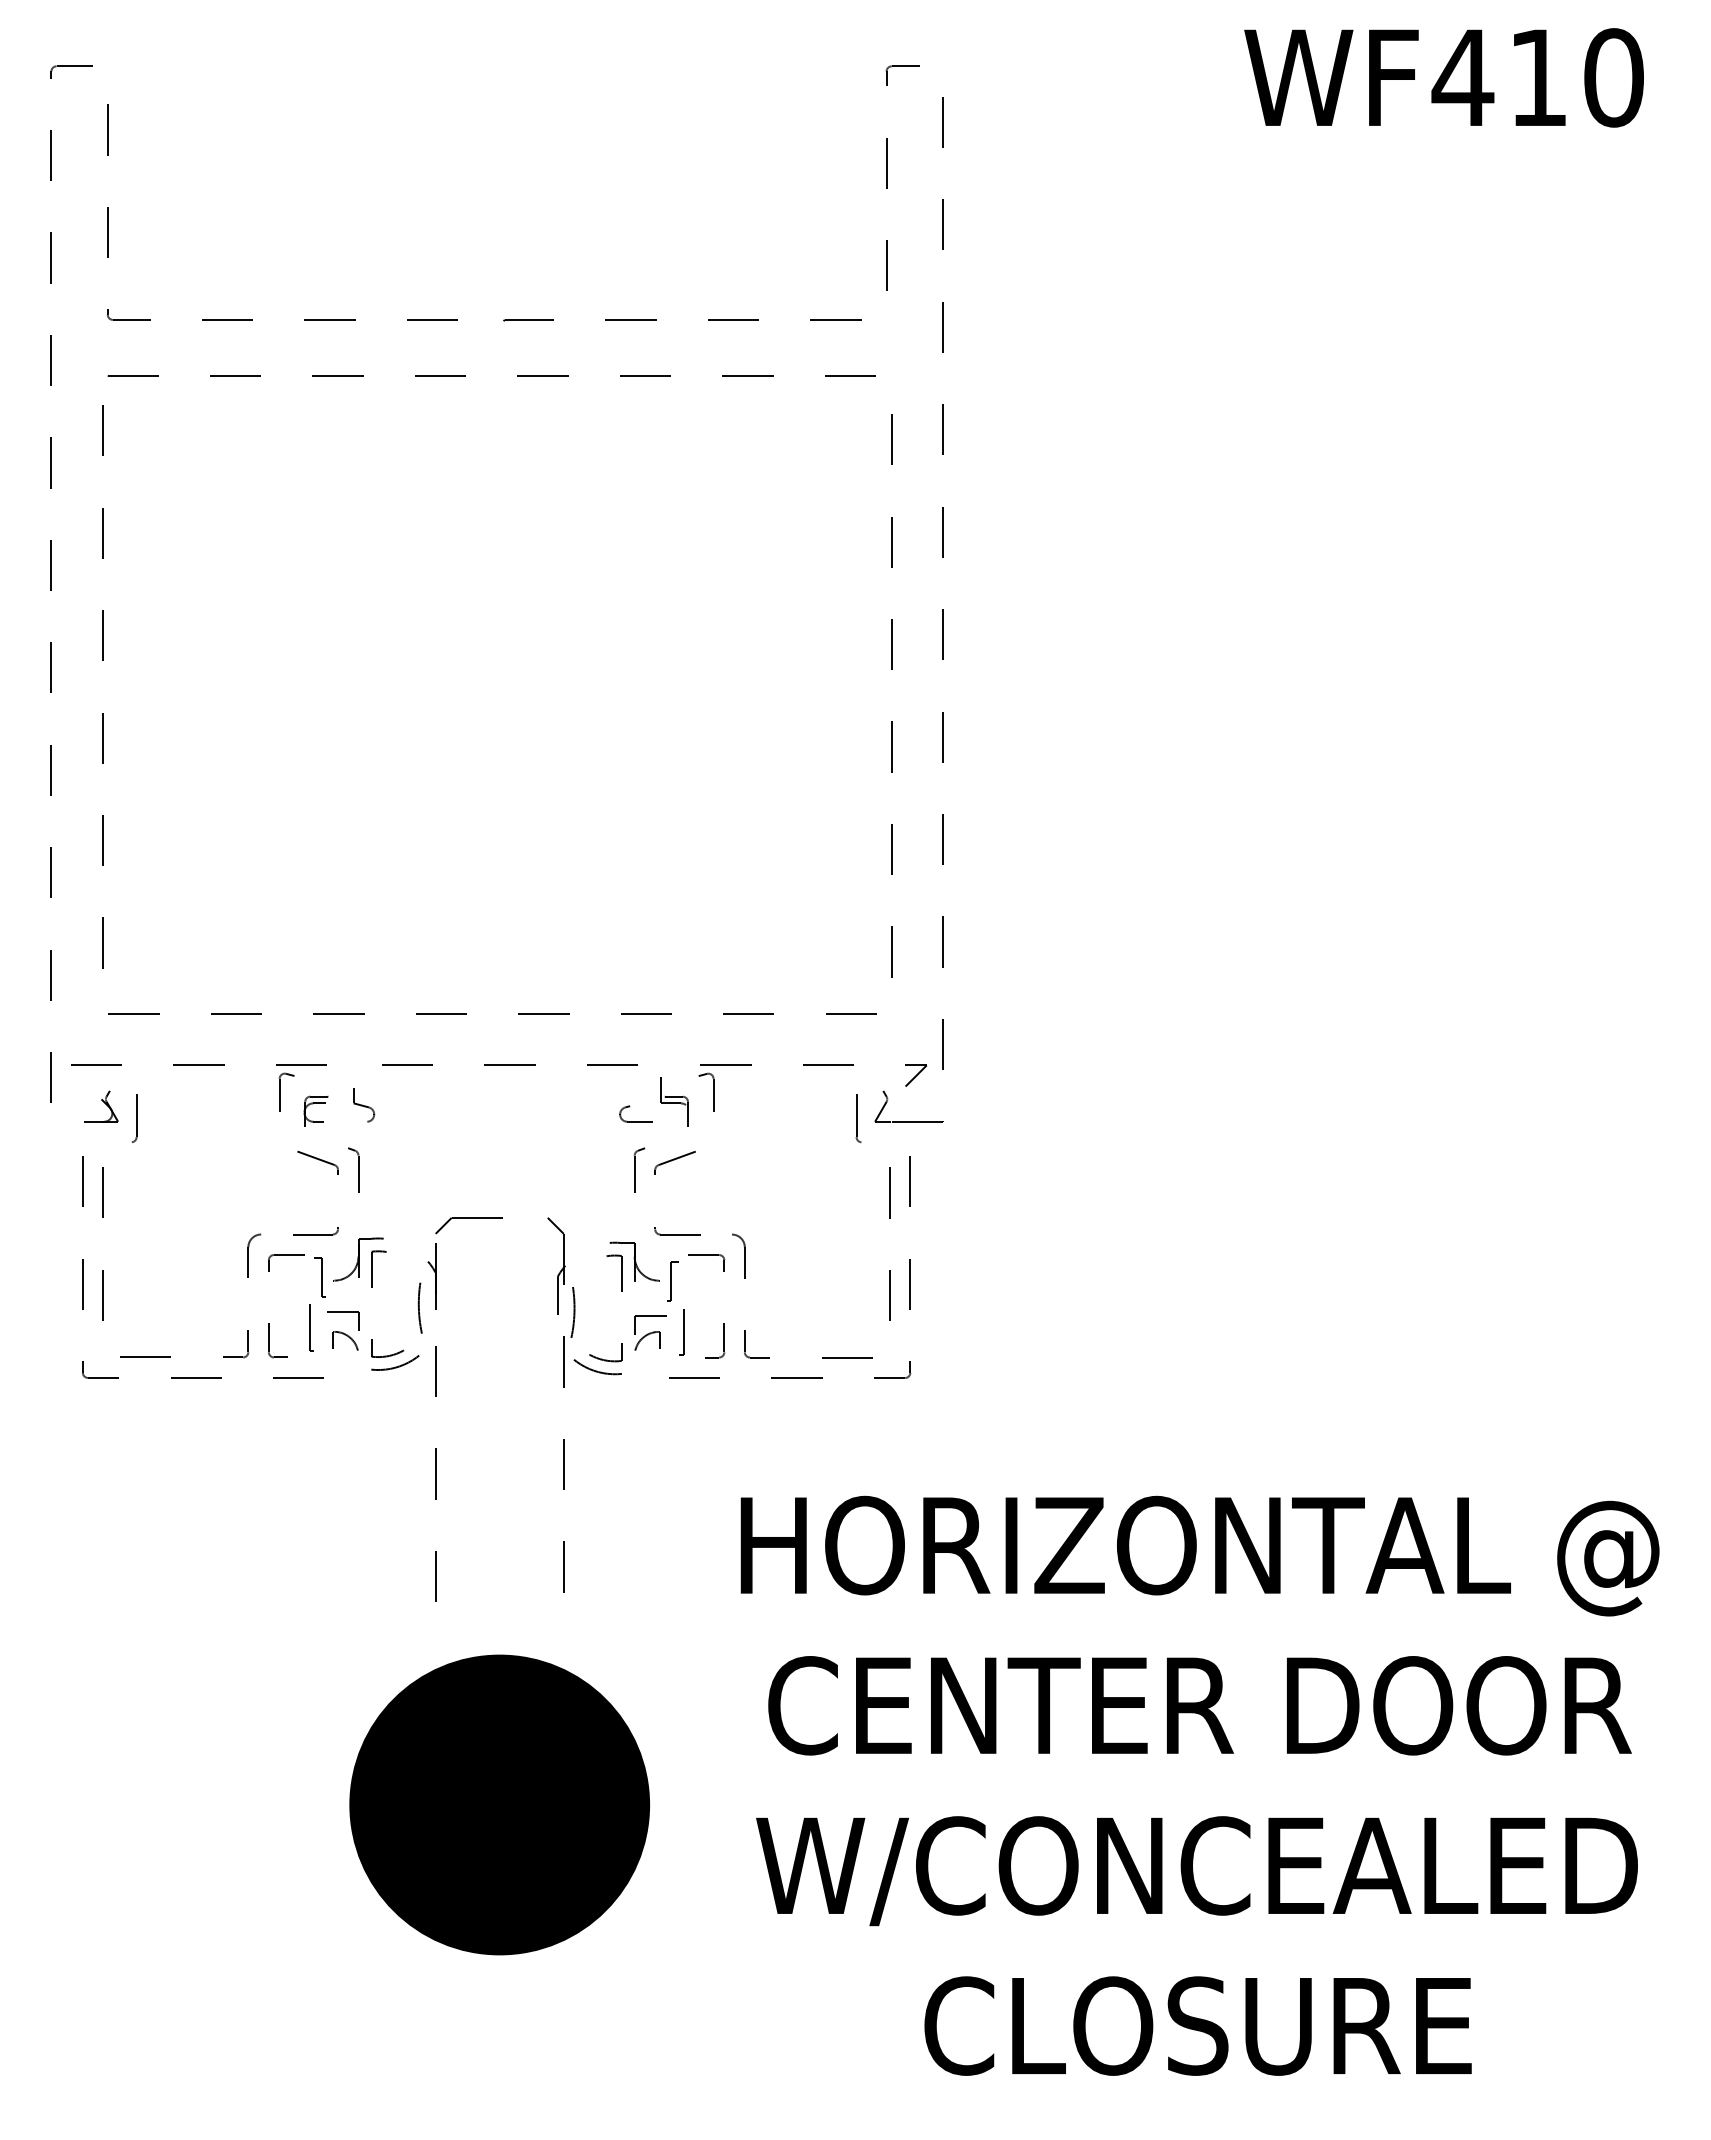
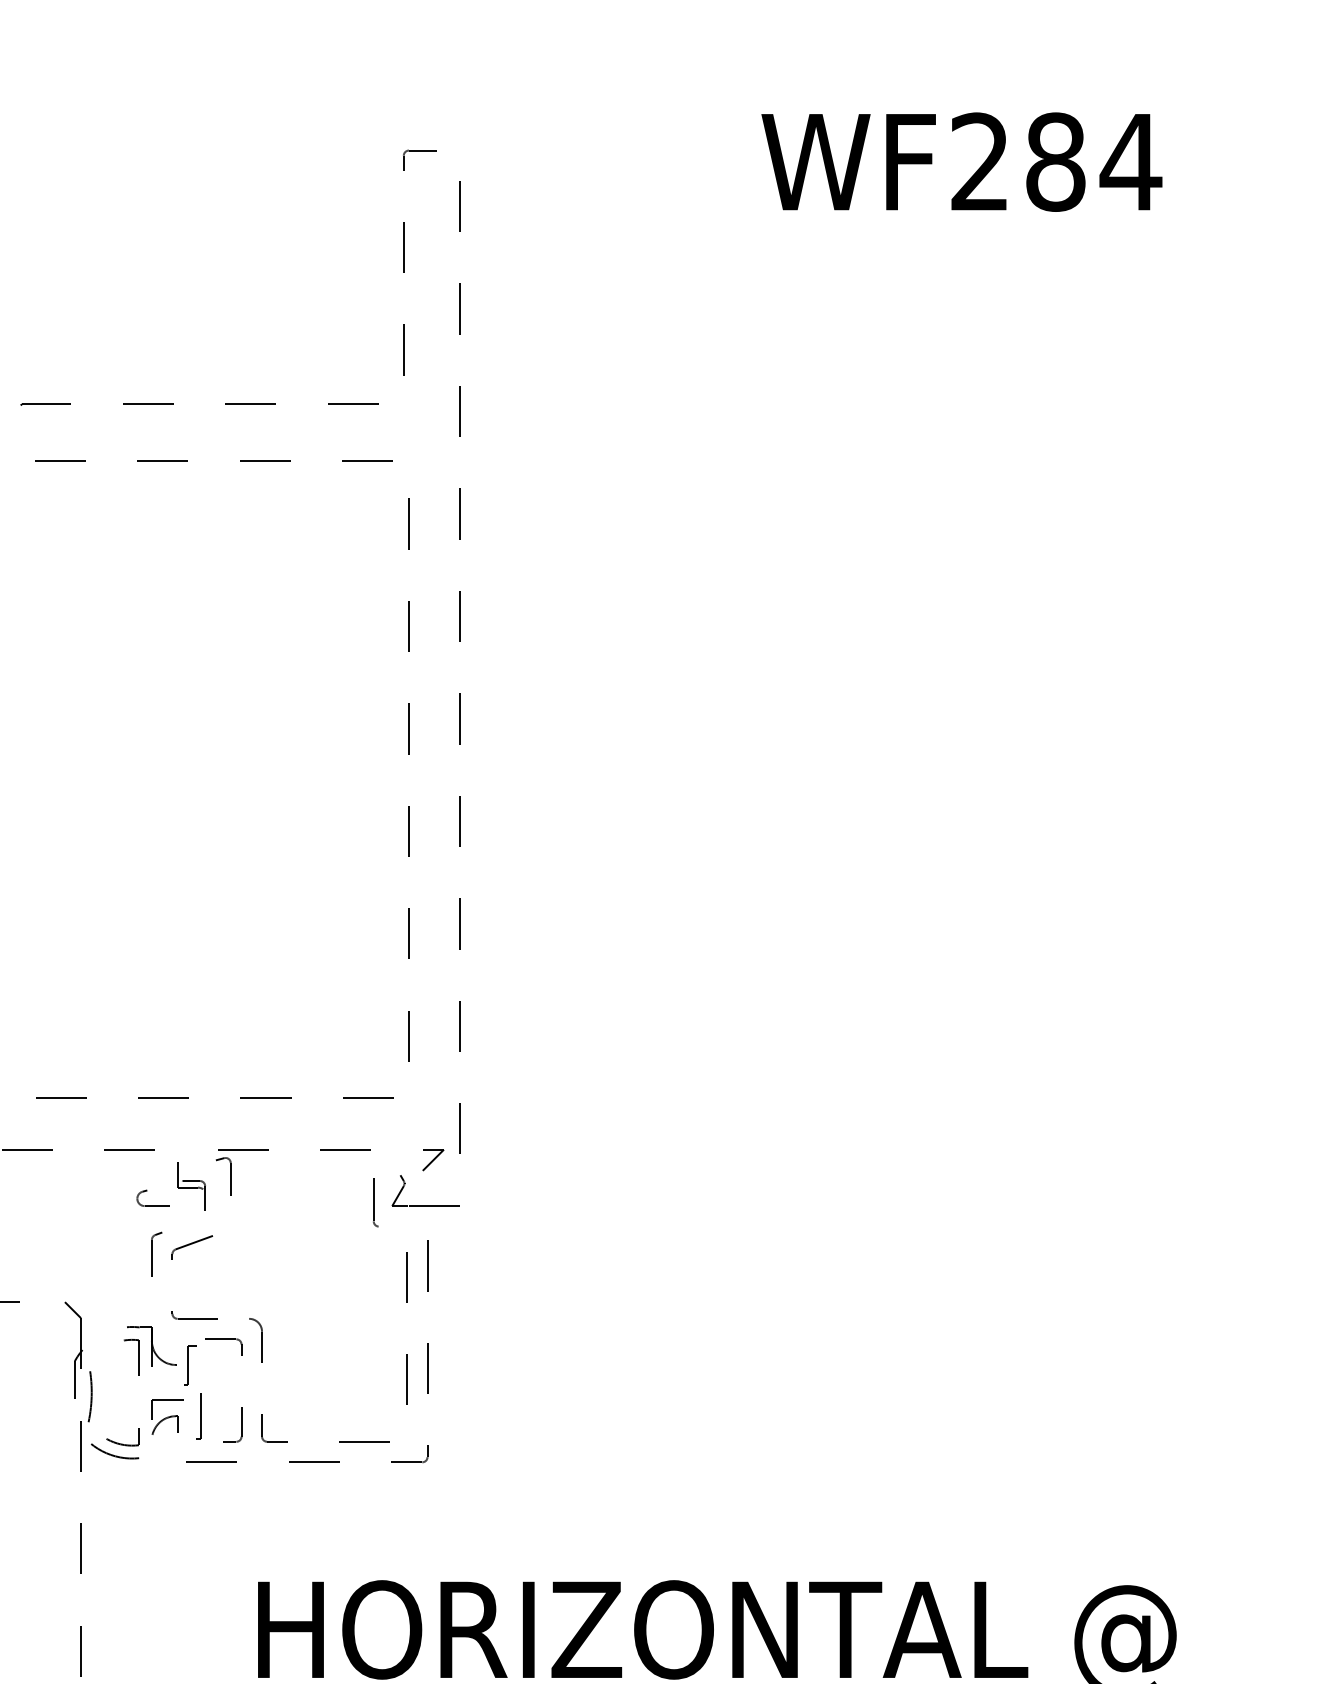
text: (1538, 77) -> (1055, 161), WF410 -> WF284

